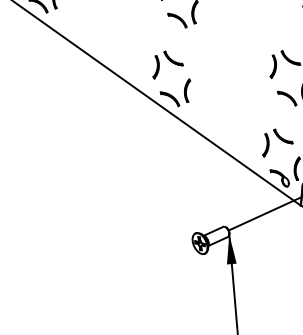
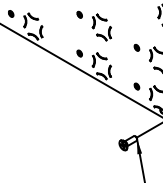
part: (245, 47) -> (136, 47), added
part: (128, 48) -> (79, 53), added
part: (238, 126) -> (136, 86), added

